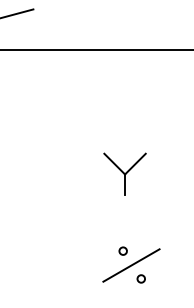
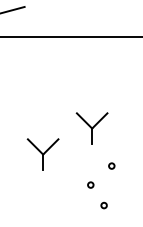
part: (57, 209) -> (42, 154), added
circle: (151, 224) -> (111, 165), added
line: (130, 265) -> (96, 195), removed

